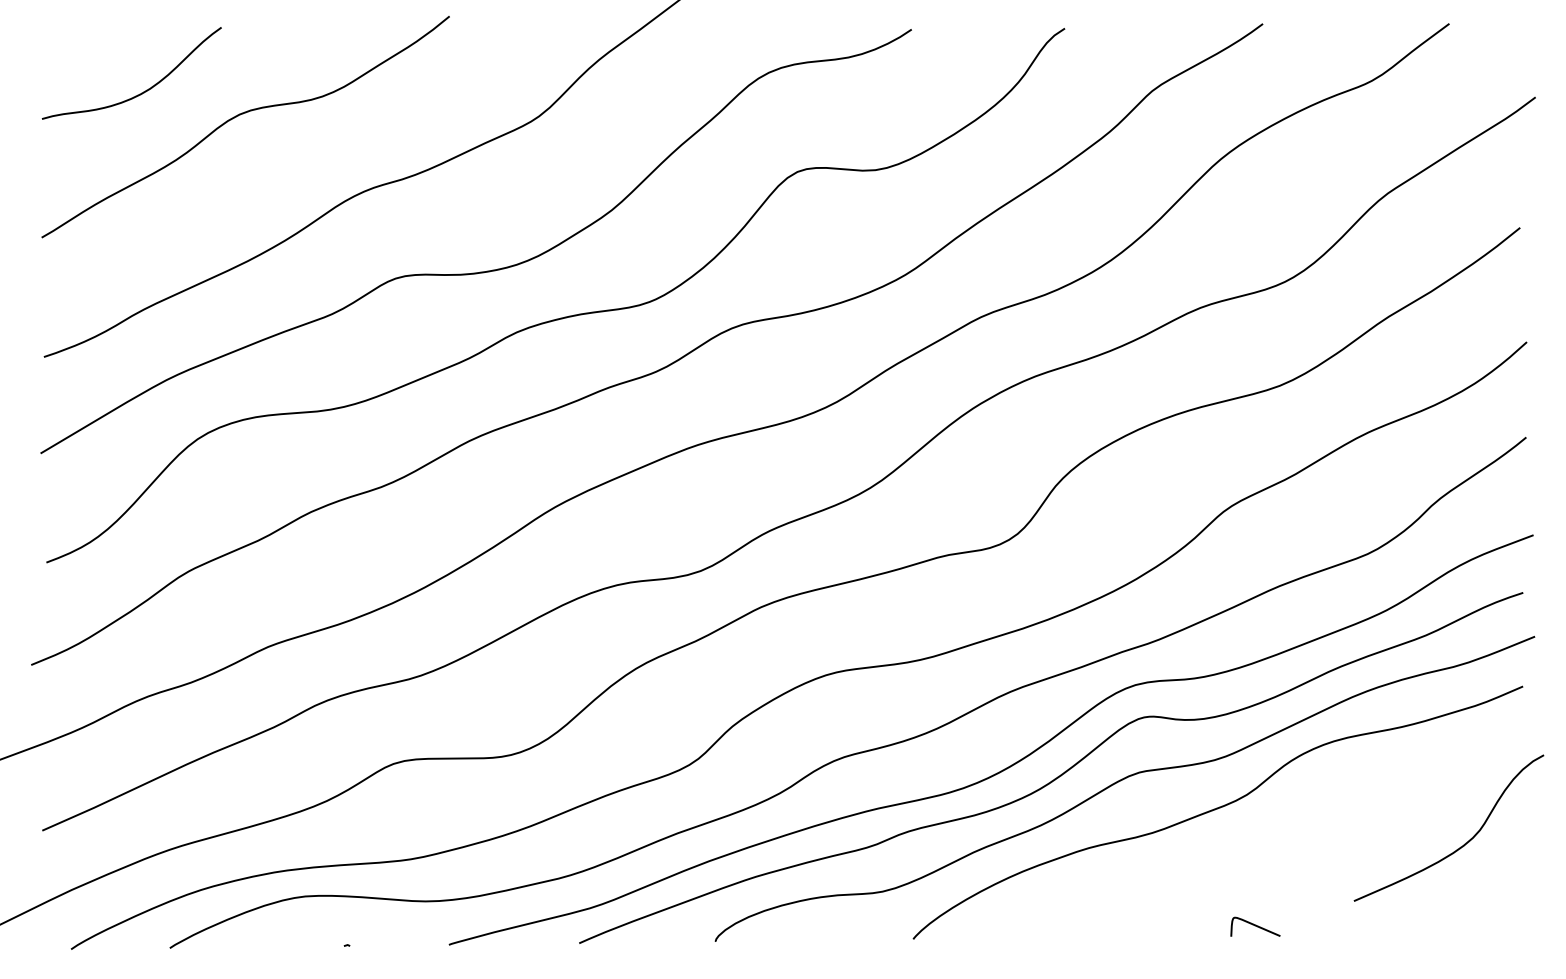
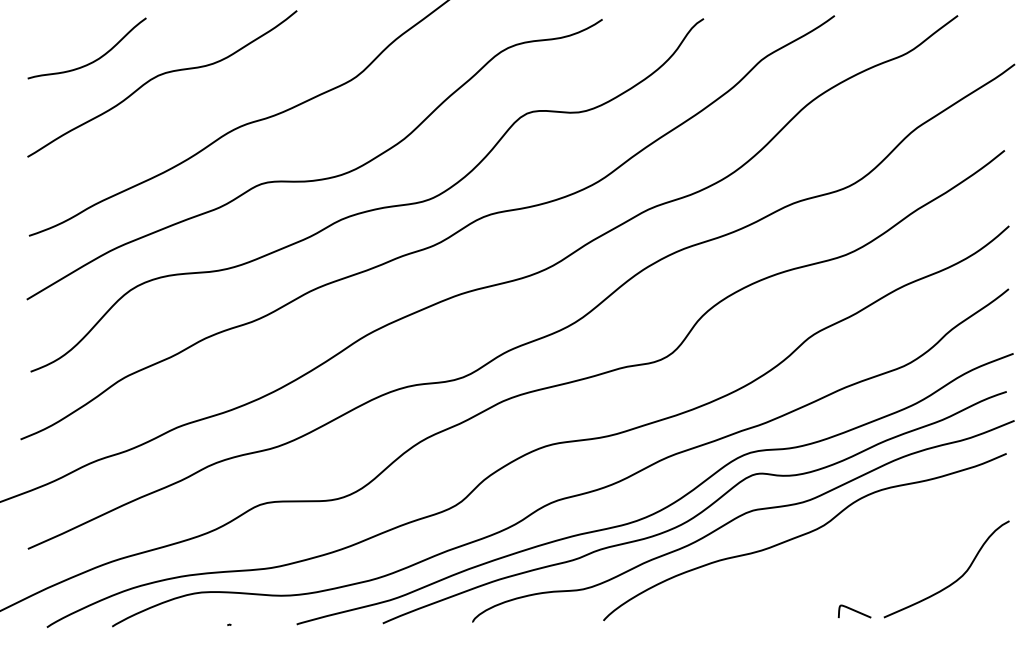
curve: (1459, 846) -> (953, 581), moved
curve: (1255, 926) -> (854, 611), moved

